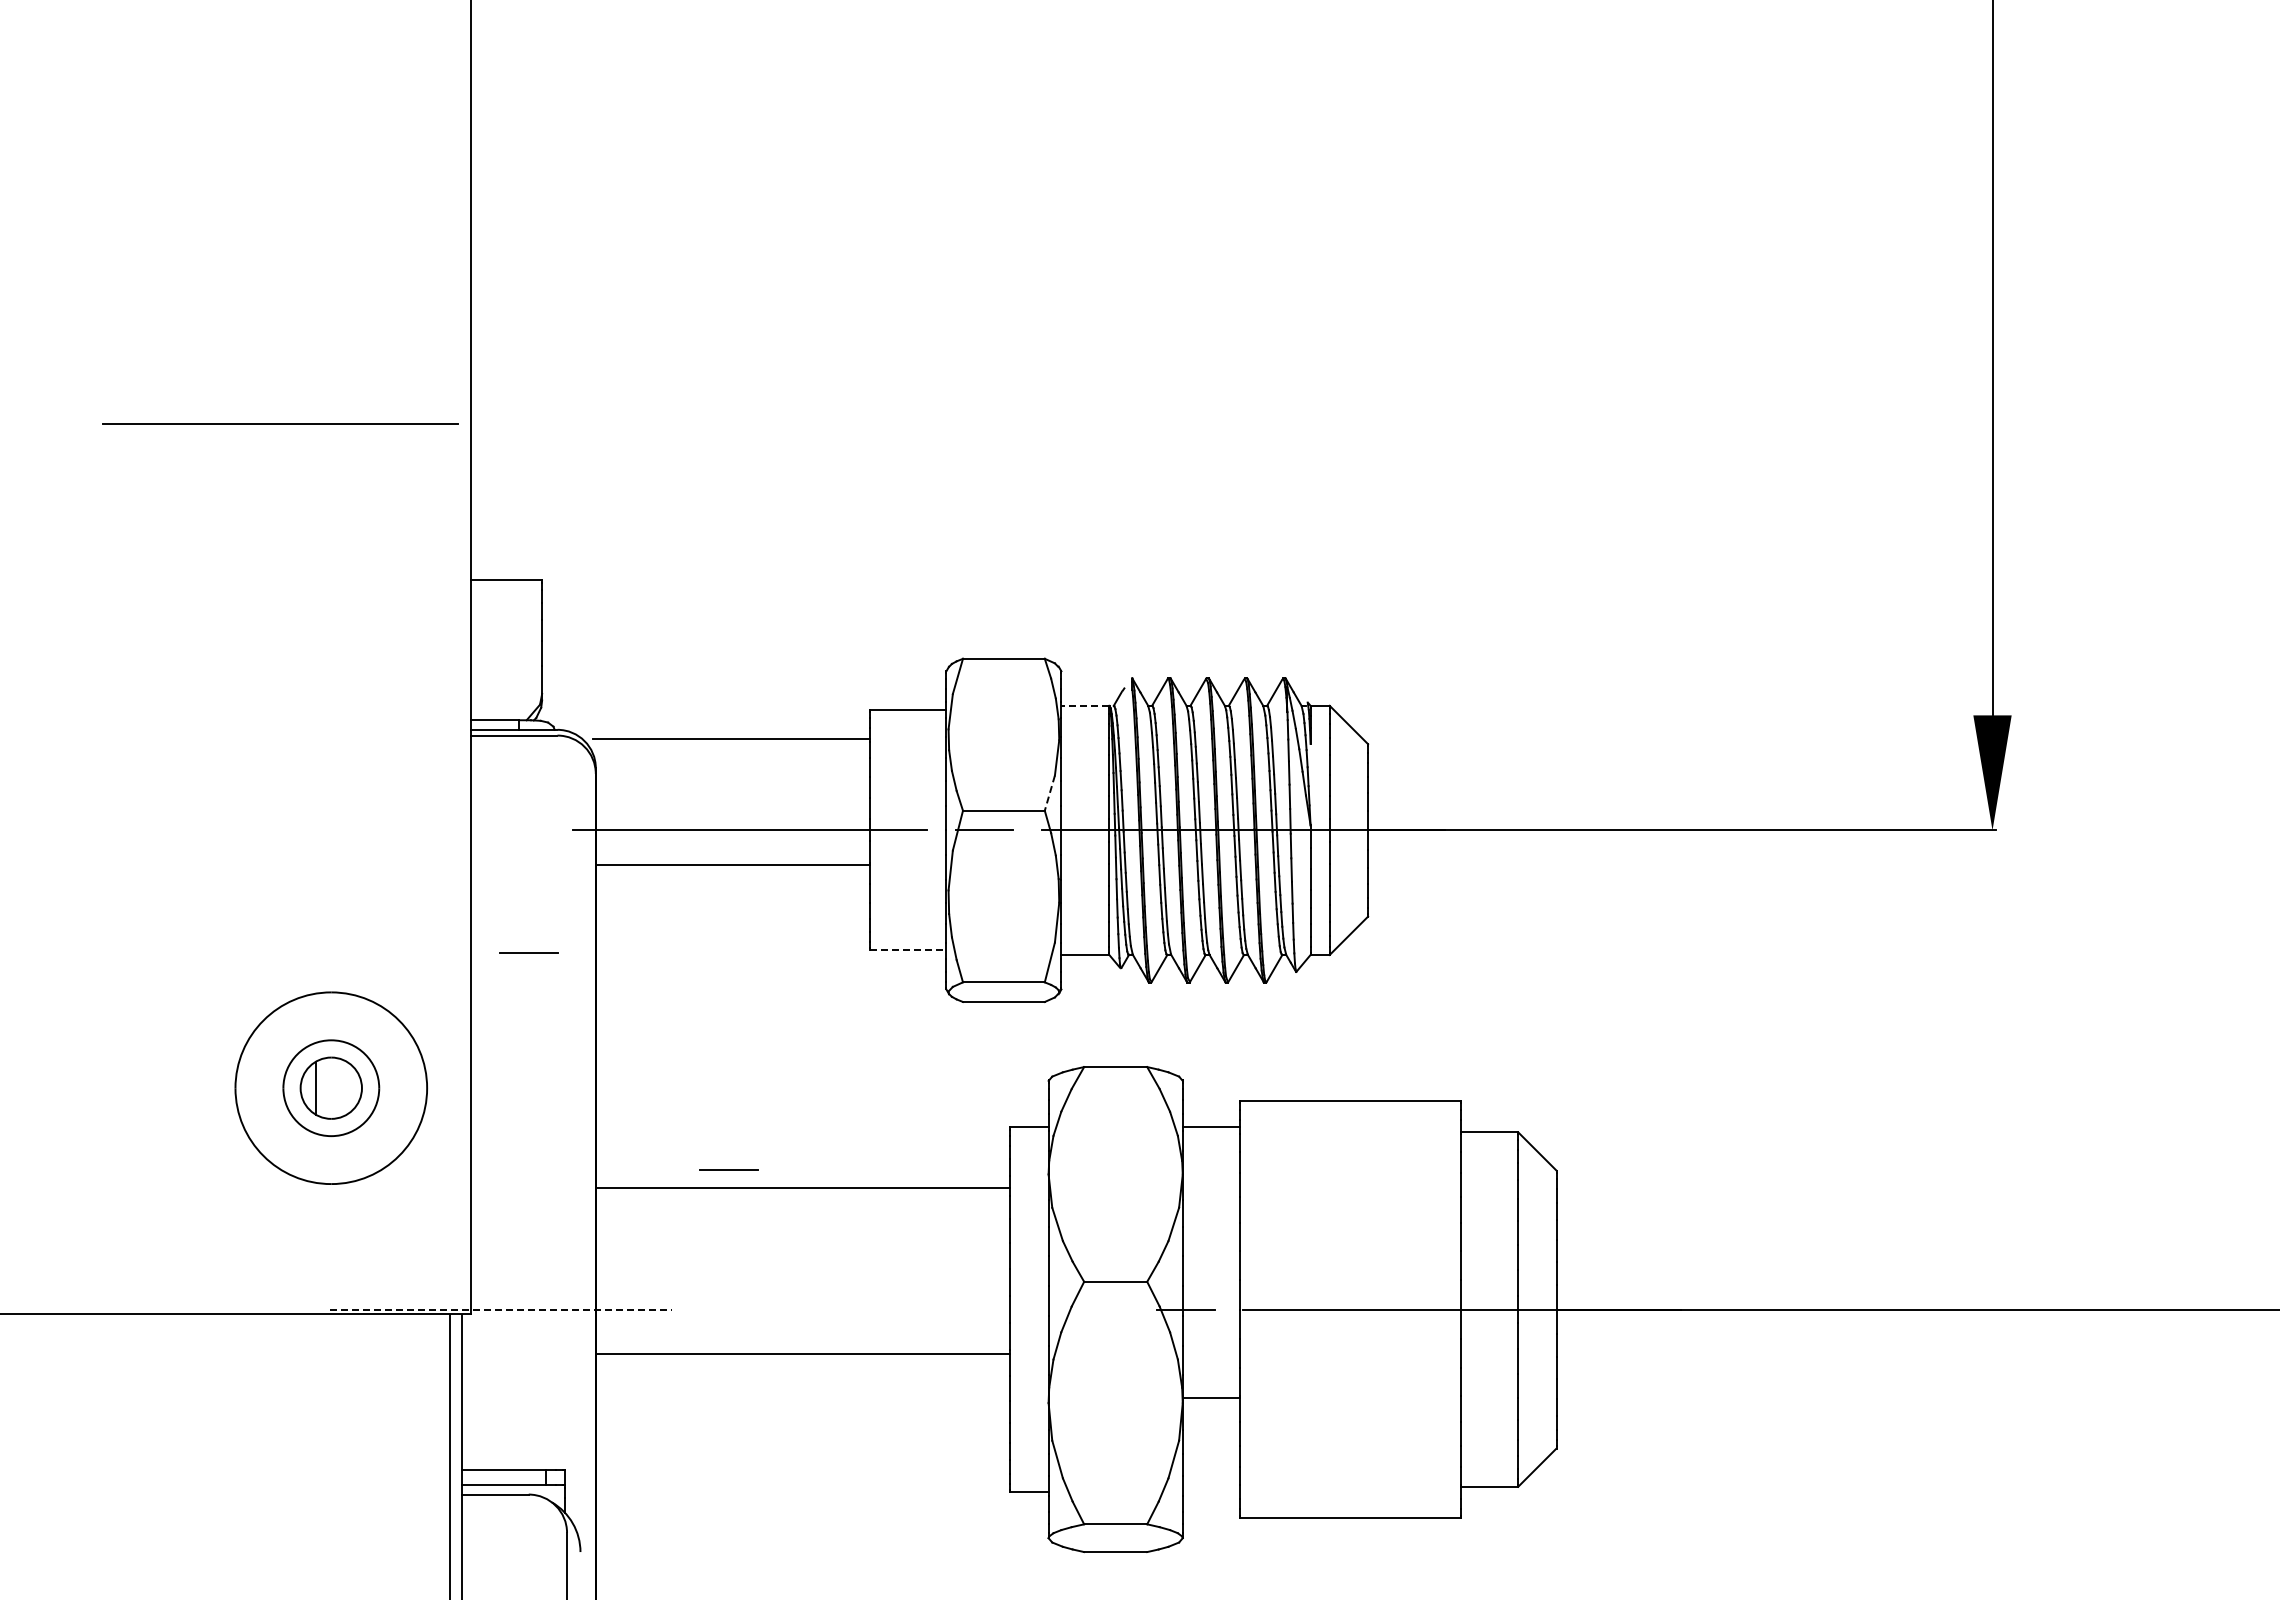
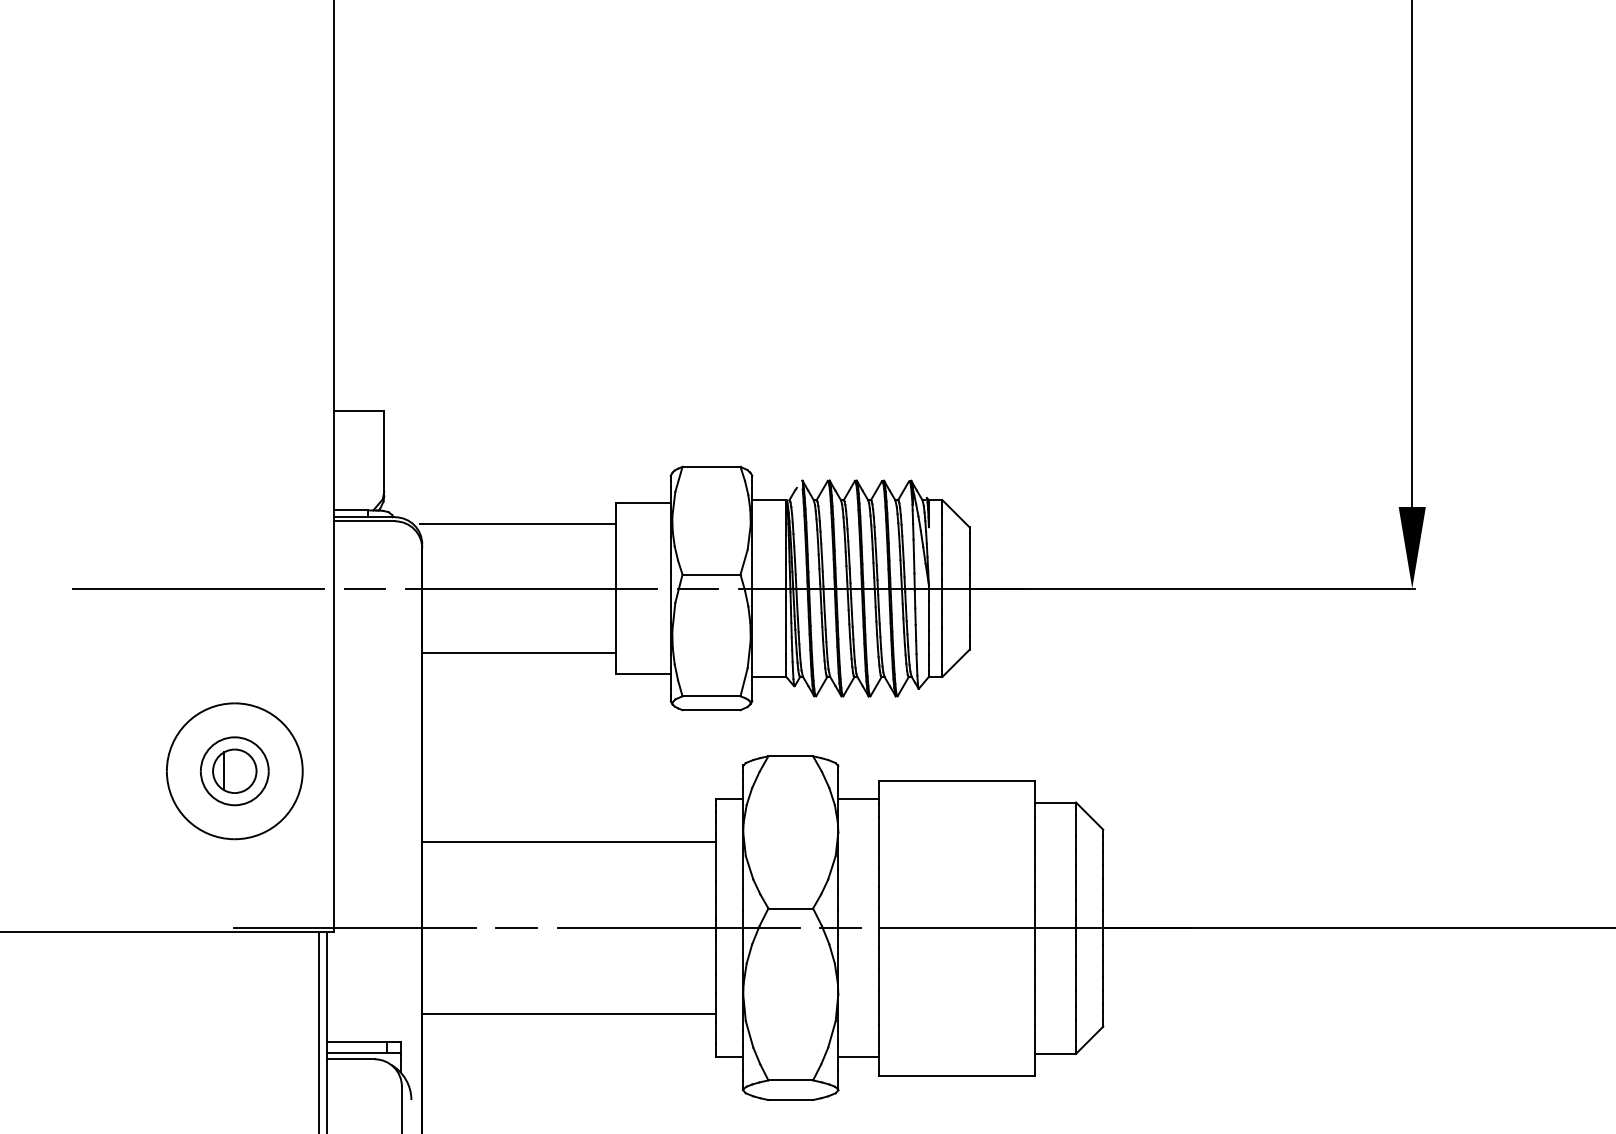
line: (280, 423) -> (198, 587), moved
line: (1085, 705) -> (769, 500), dashed -> solid
line: (1049, 793) -> (743, 562), dashed -> solid
line: (732, 864) -> (519, 653), moved
line: (908, 950) -> (643, 673), dashed -> solid
line: (528, 952) -> (364, 587), moved
line: (728, 1169) -> (516, 928), moved
line: (500, 1309) -> (354, 928), dashed -> solid
line: (957, 1309) -> (678, 928), added
line: (802, 1354) -> (568, 1014), moved
line: (1211, 1397) -> (858, 1057), moved

